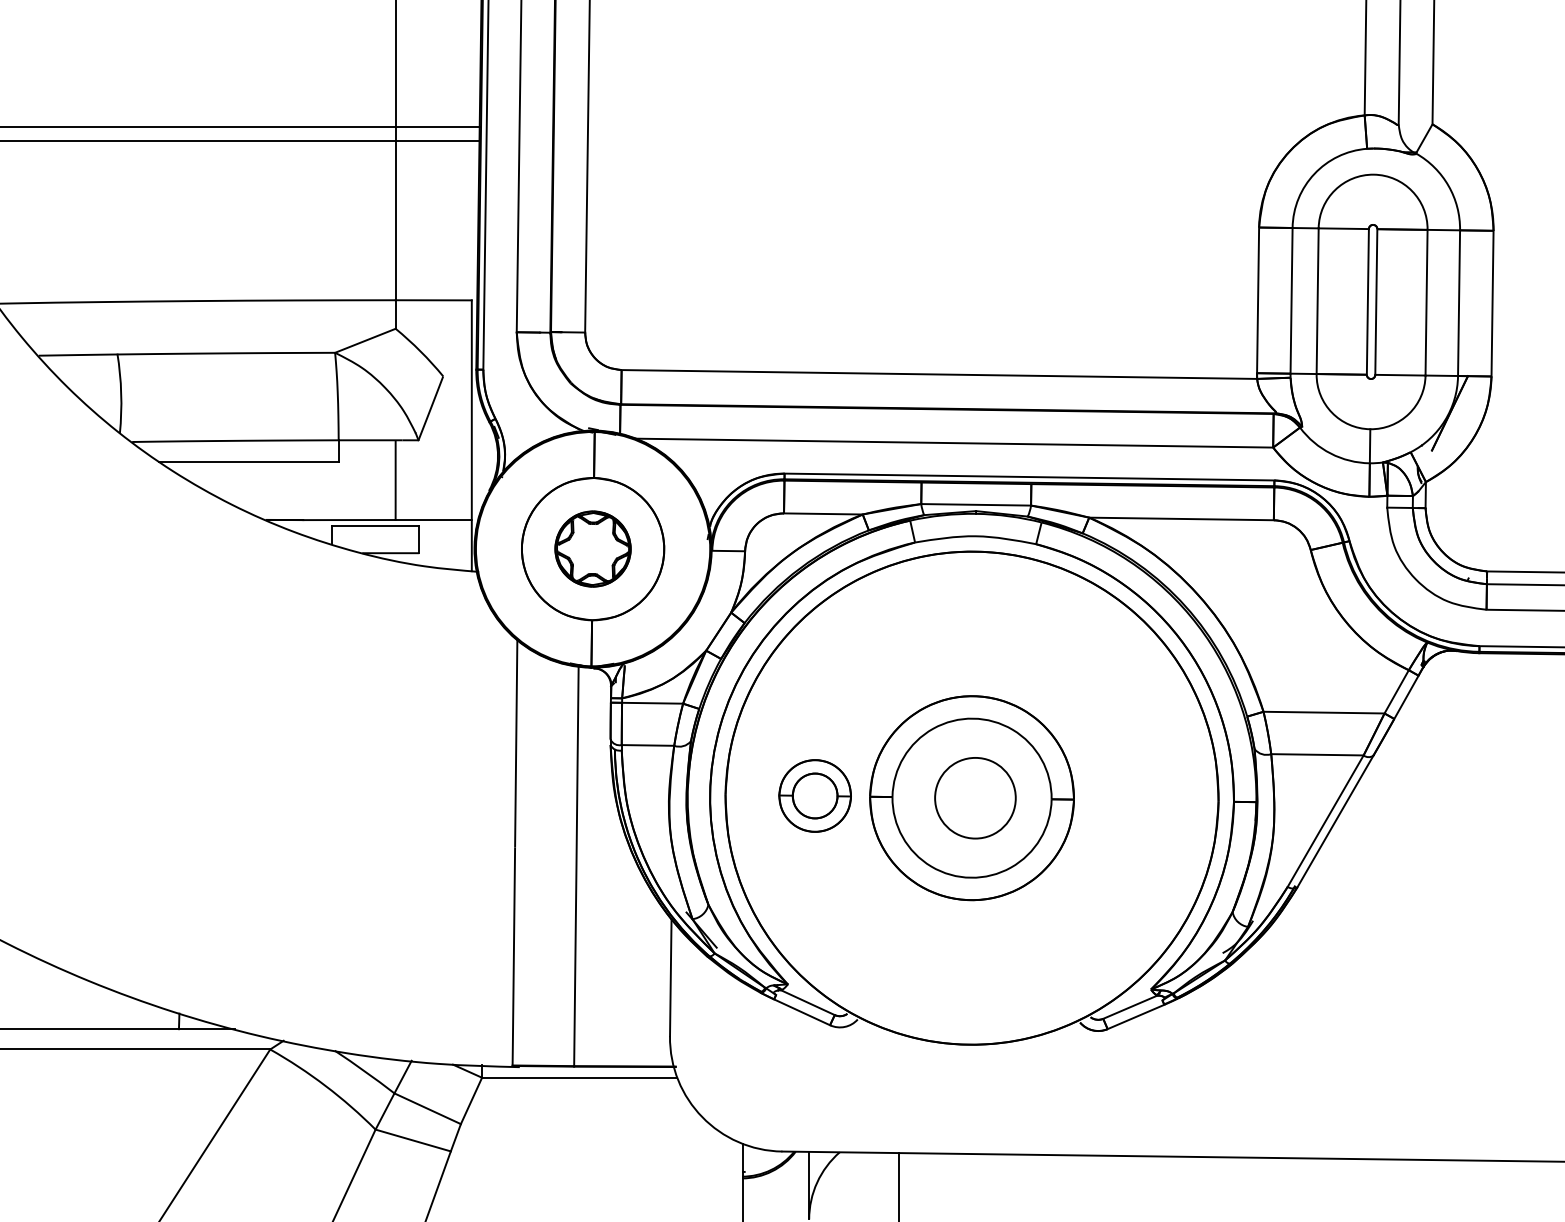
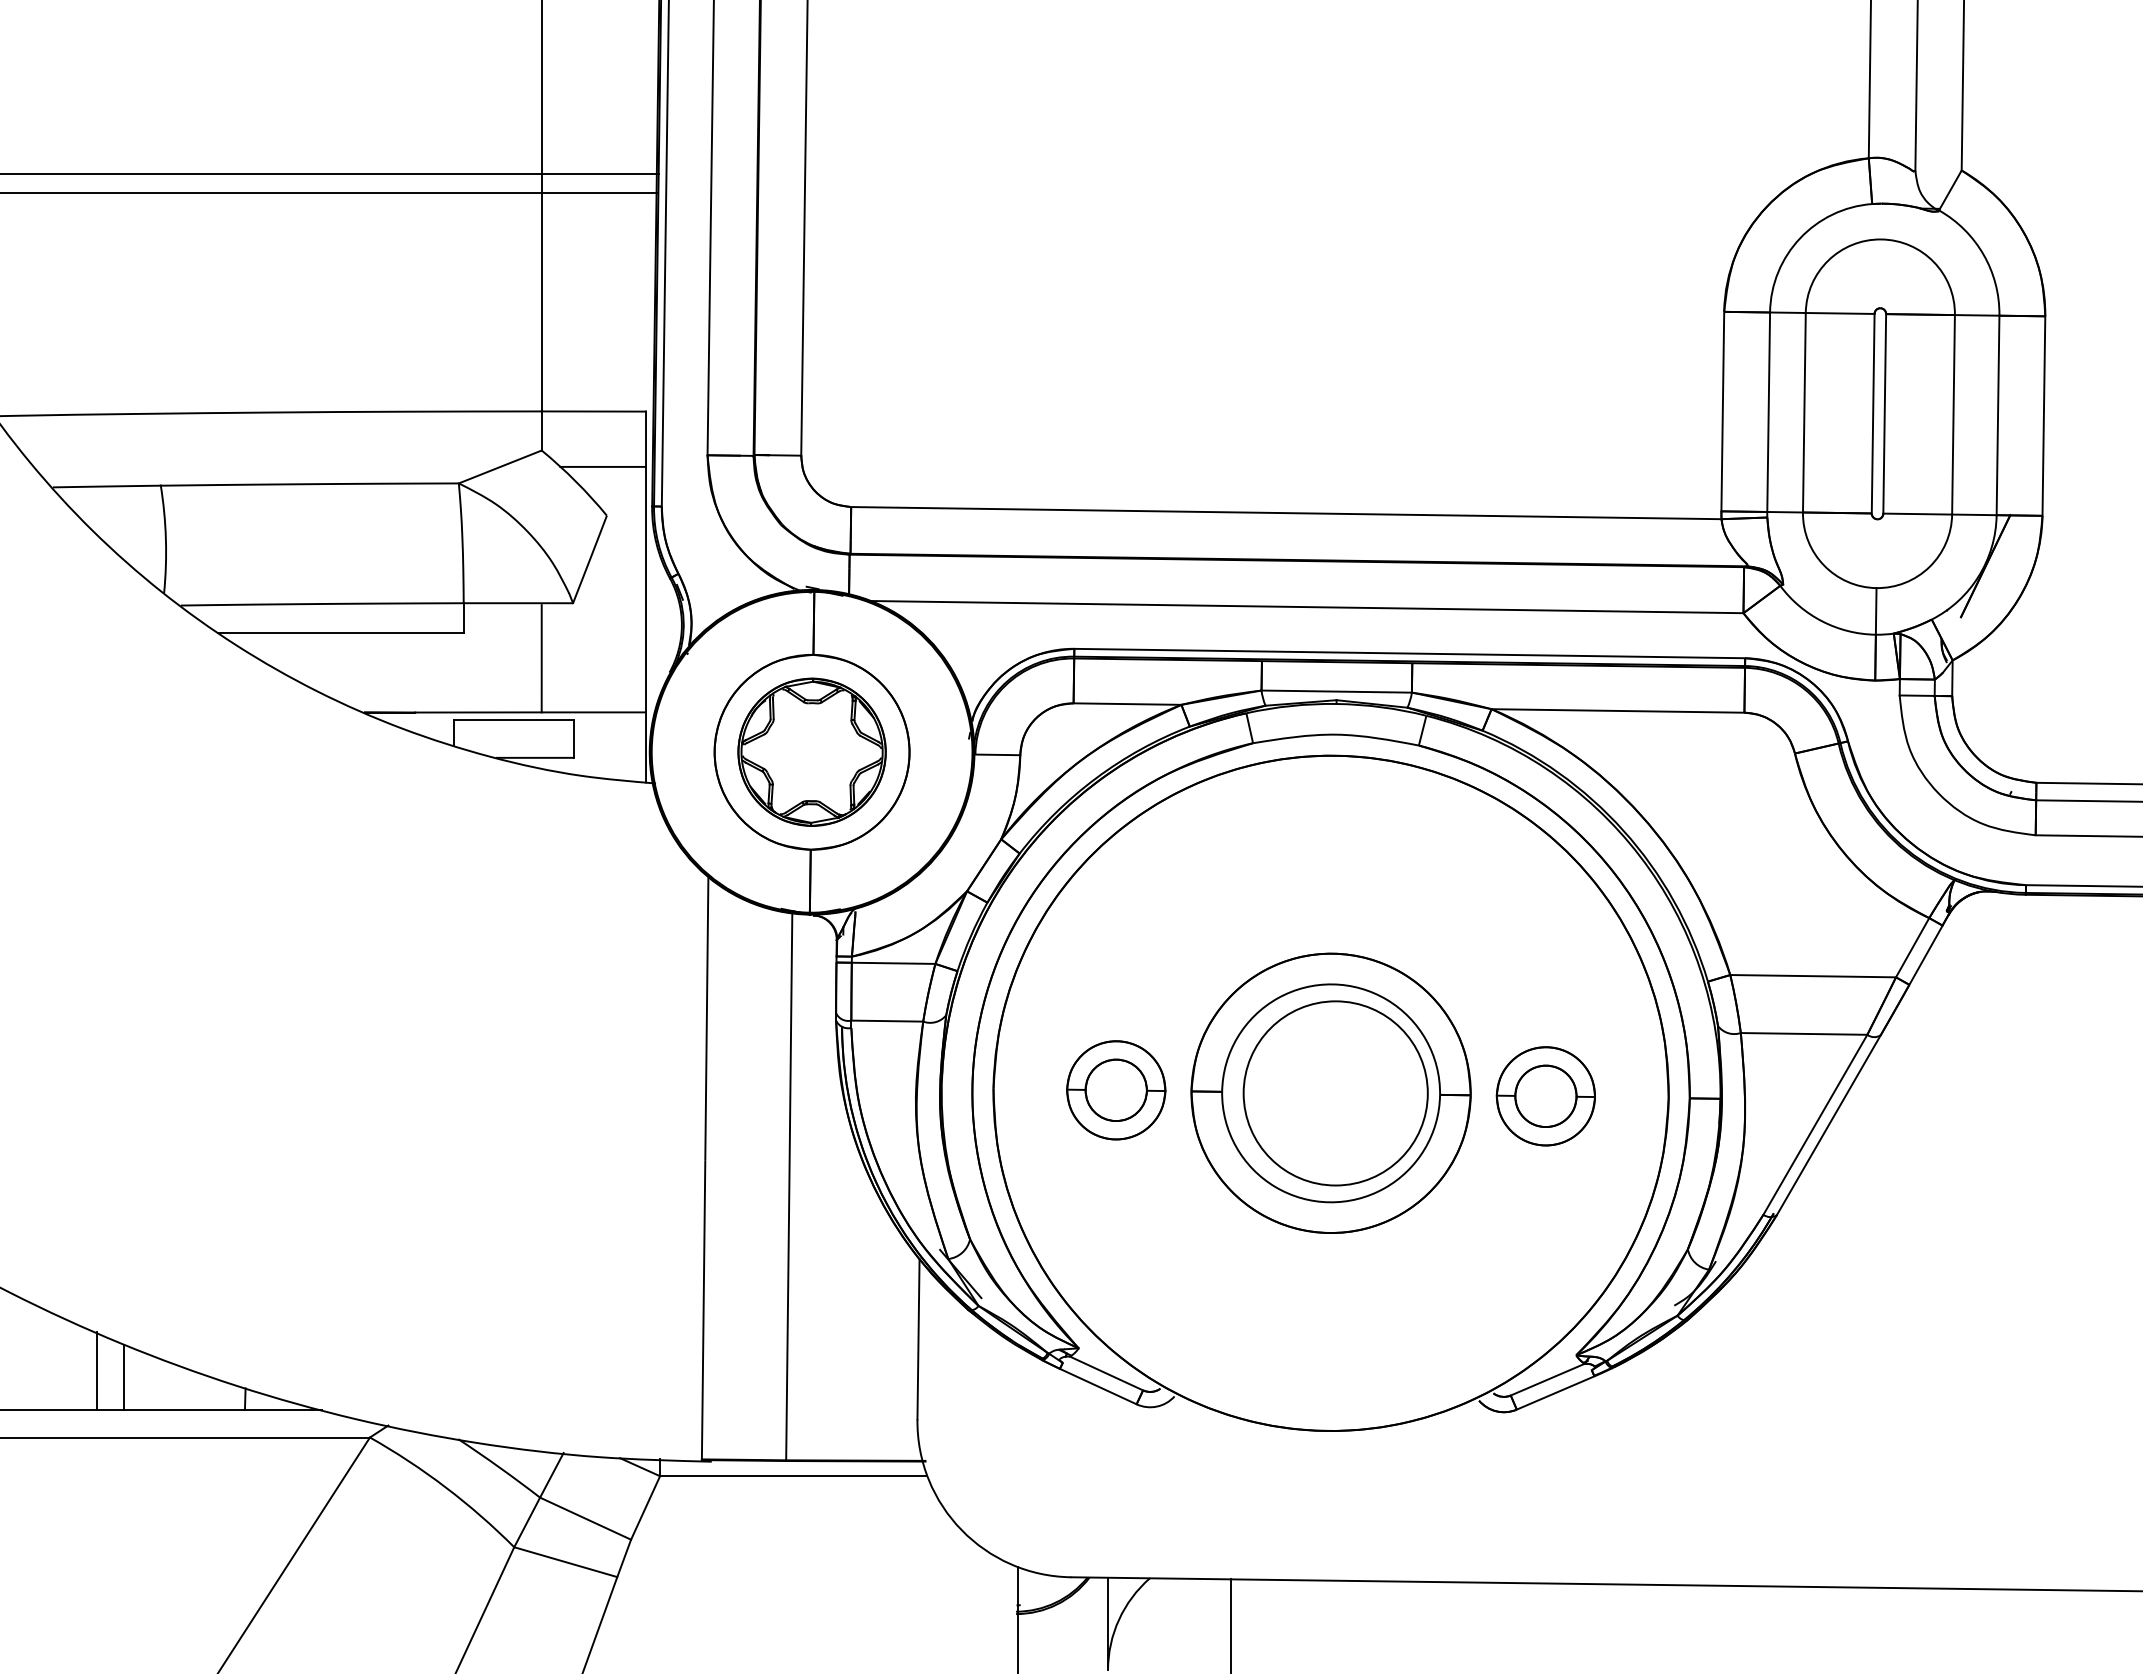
line: (440, 340) -> (603, 466), added
part: (592, 548) -> (811, 751), size x1.43
circle: (975, 798) -> (1335, 1093), size x1.67
part: (1128, 800) -> (1545, 1096), added
line: (70, 1000) -> (96, 1370), added
line: (91, 1004) -> (124, 1376), added

